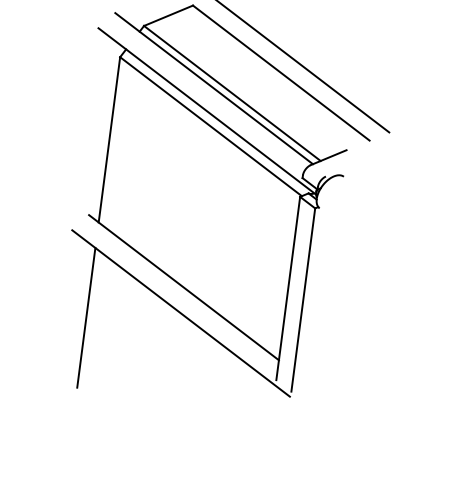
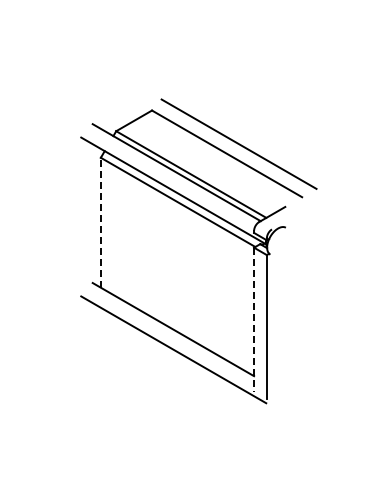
line: (108, 139) -> (100, 222), solid -> dashed
line: (288, 289) -> (254, 320), solid -> dashed
line: (85, 317) -> (100, 362), removed

